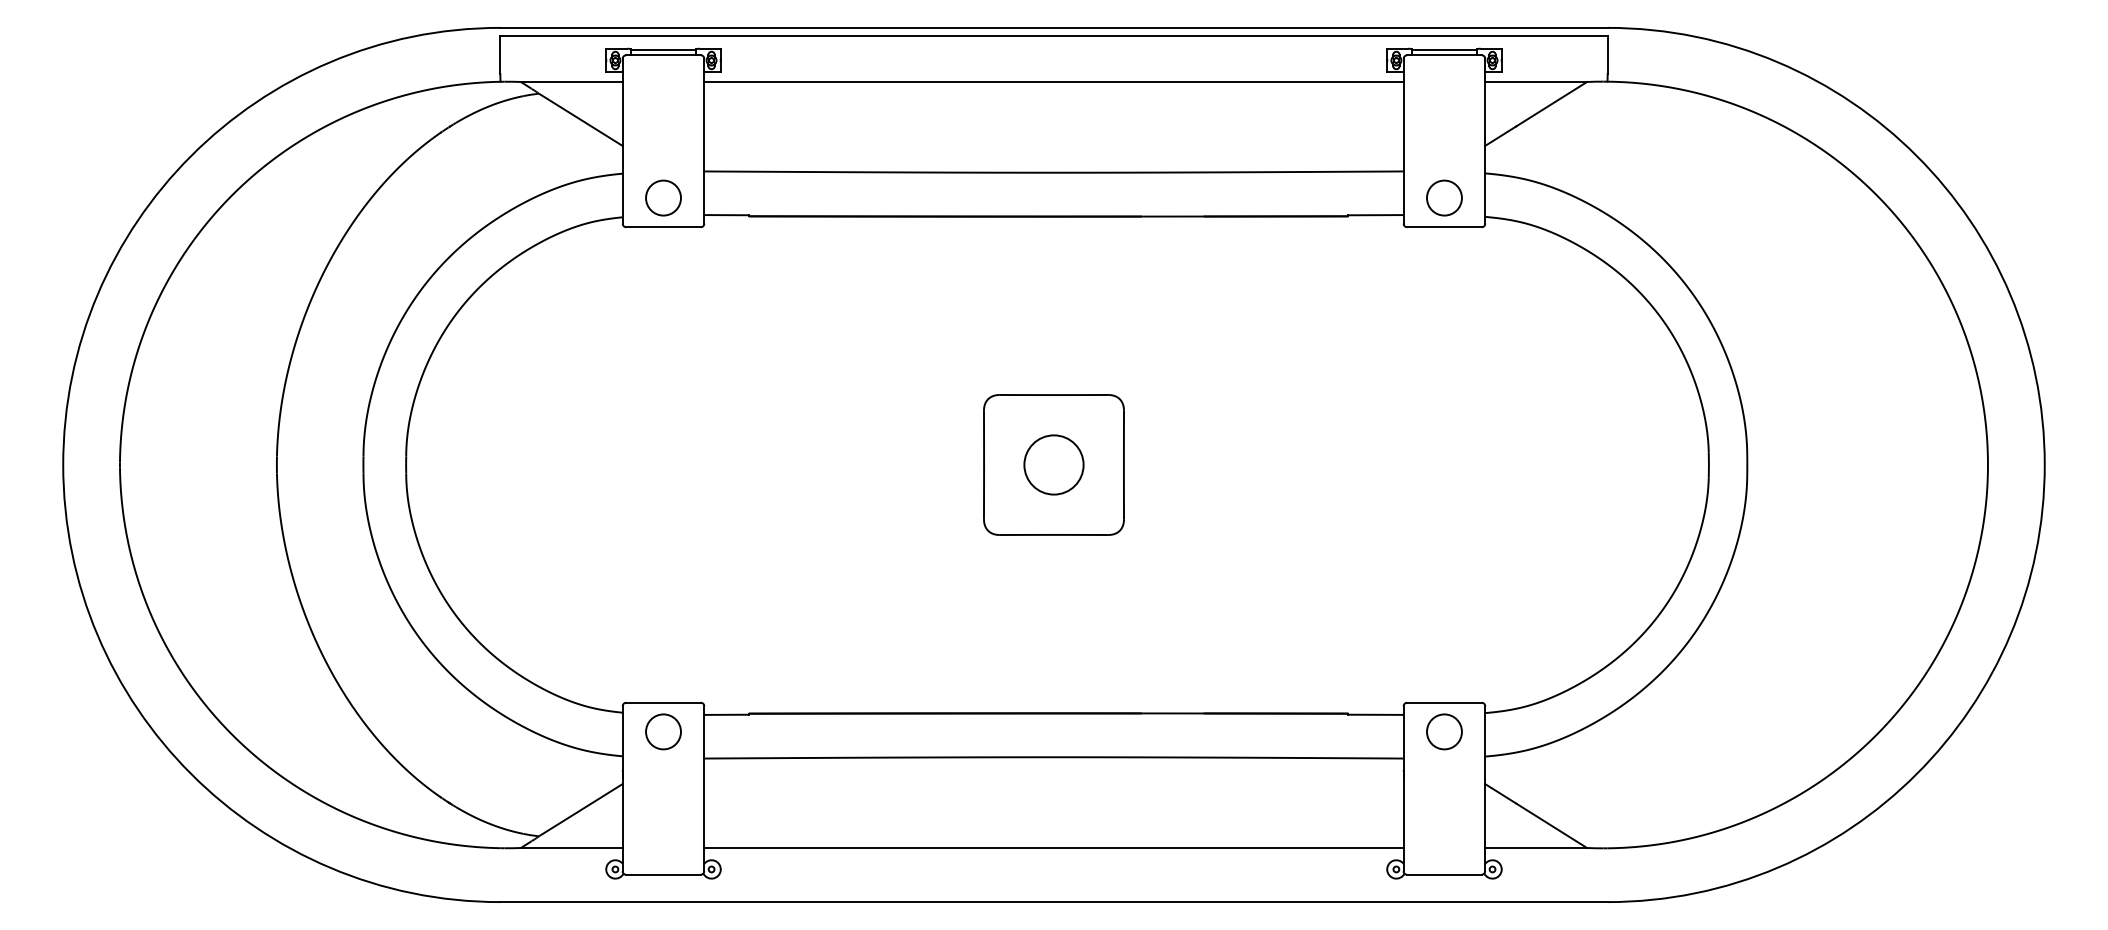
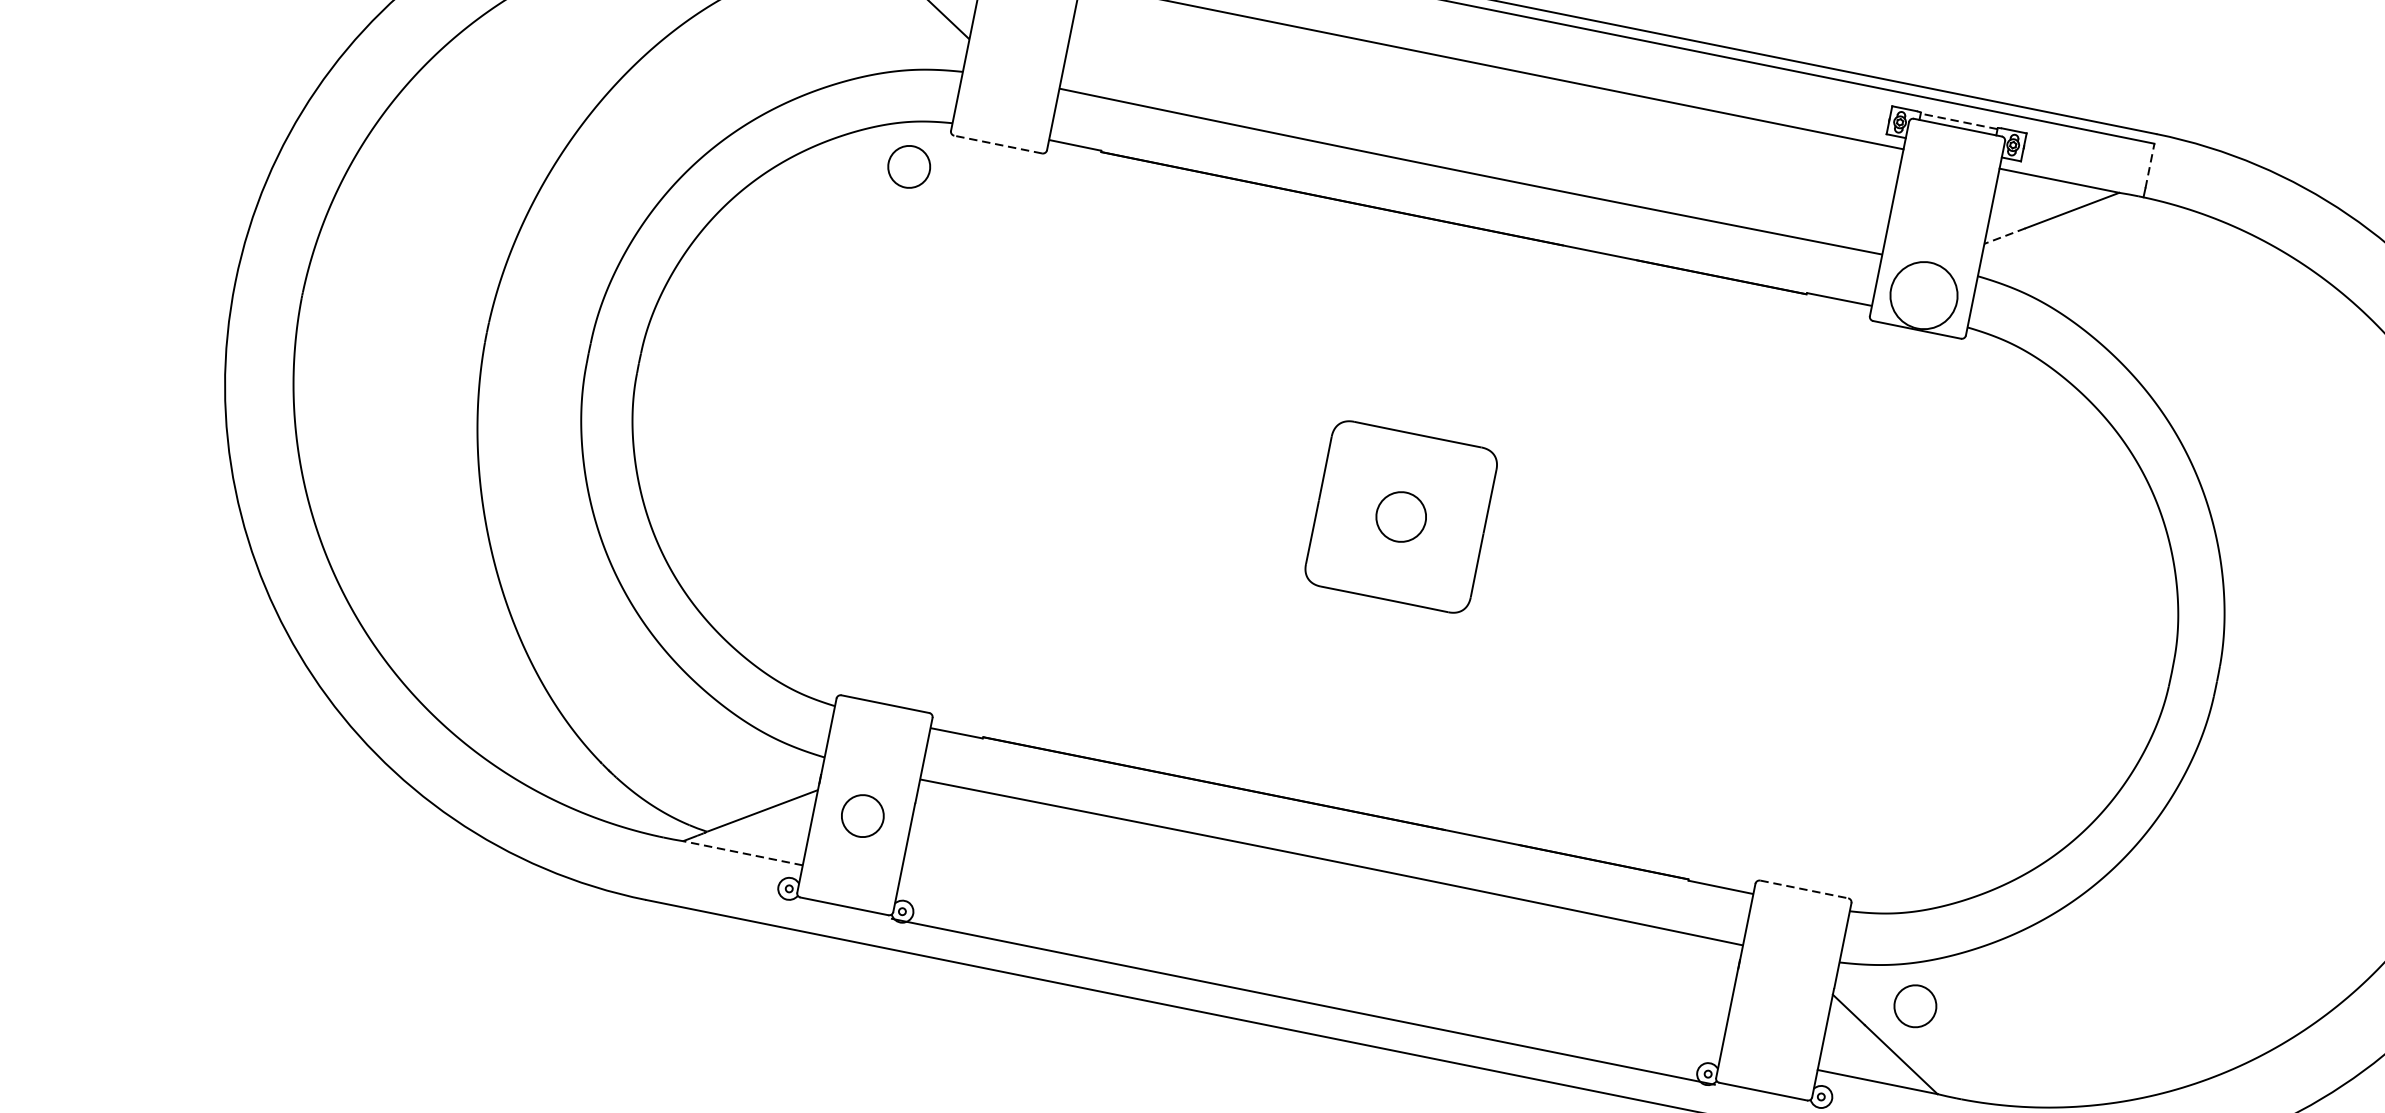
line: (1444, 50) -> (1959, 121), solid -> dashed
line: (1607, 55) -> (2149, 166), solid -> dashed
line: (1500, 136) -> (2004, 236), solid -> dashed
circle: (663, 197) -> (909, 166), moved
circle: (1444, 197) -> (1924, 294), size x1.6
line: (663, 227) -> (998, 144), solid -> dashed
circle: (1053, 464) -> (1400, 516), size x0.7
line: (1444, 702) -> (1804, 889), solid -> dashed
circle: (663, 731) -> (862, 815), moved
circle: (1444, 731) -> (1915, 1005), moved
line: (571, 848) -> (742, 853), solid -> dashed
line: (1053, 848) -> (1302, 1002), moved

